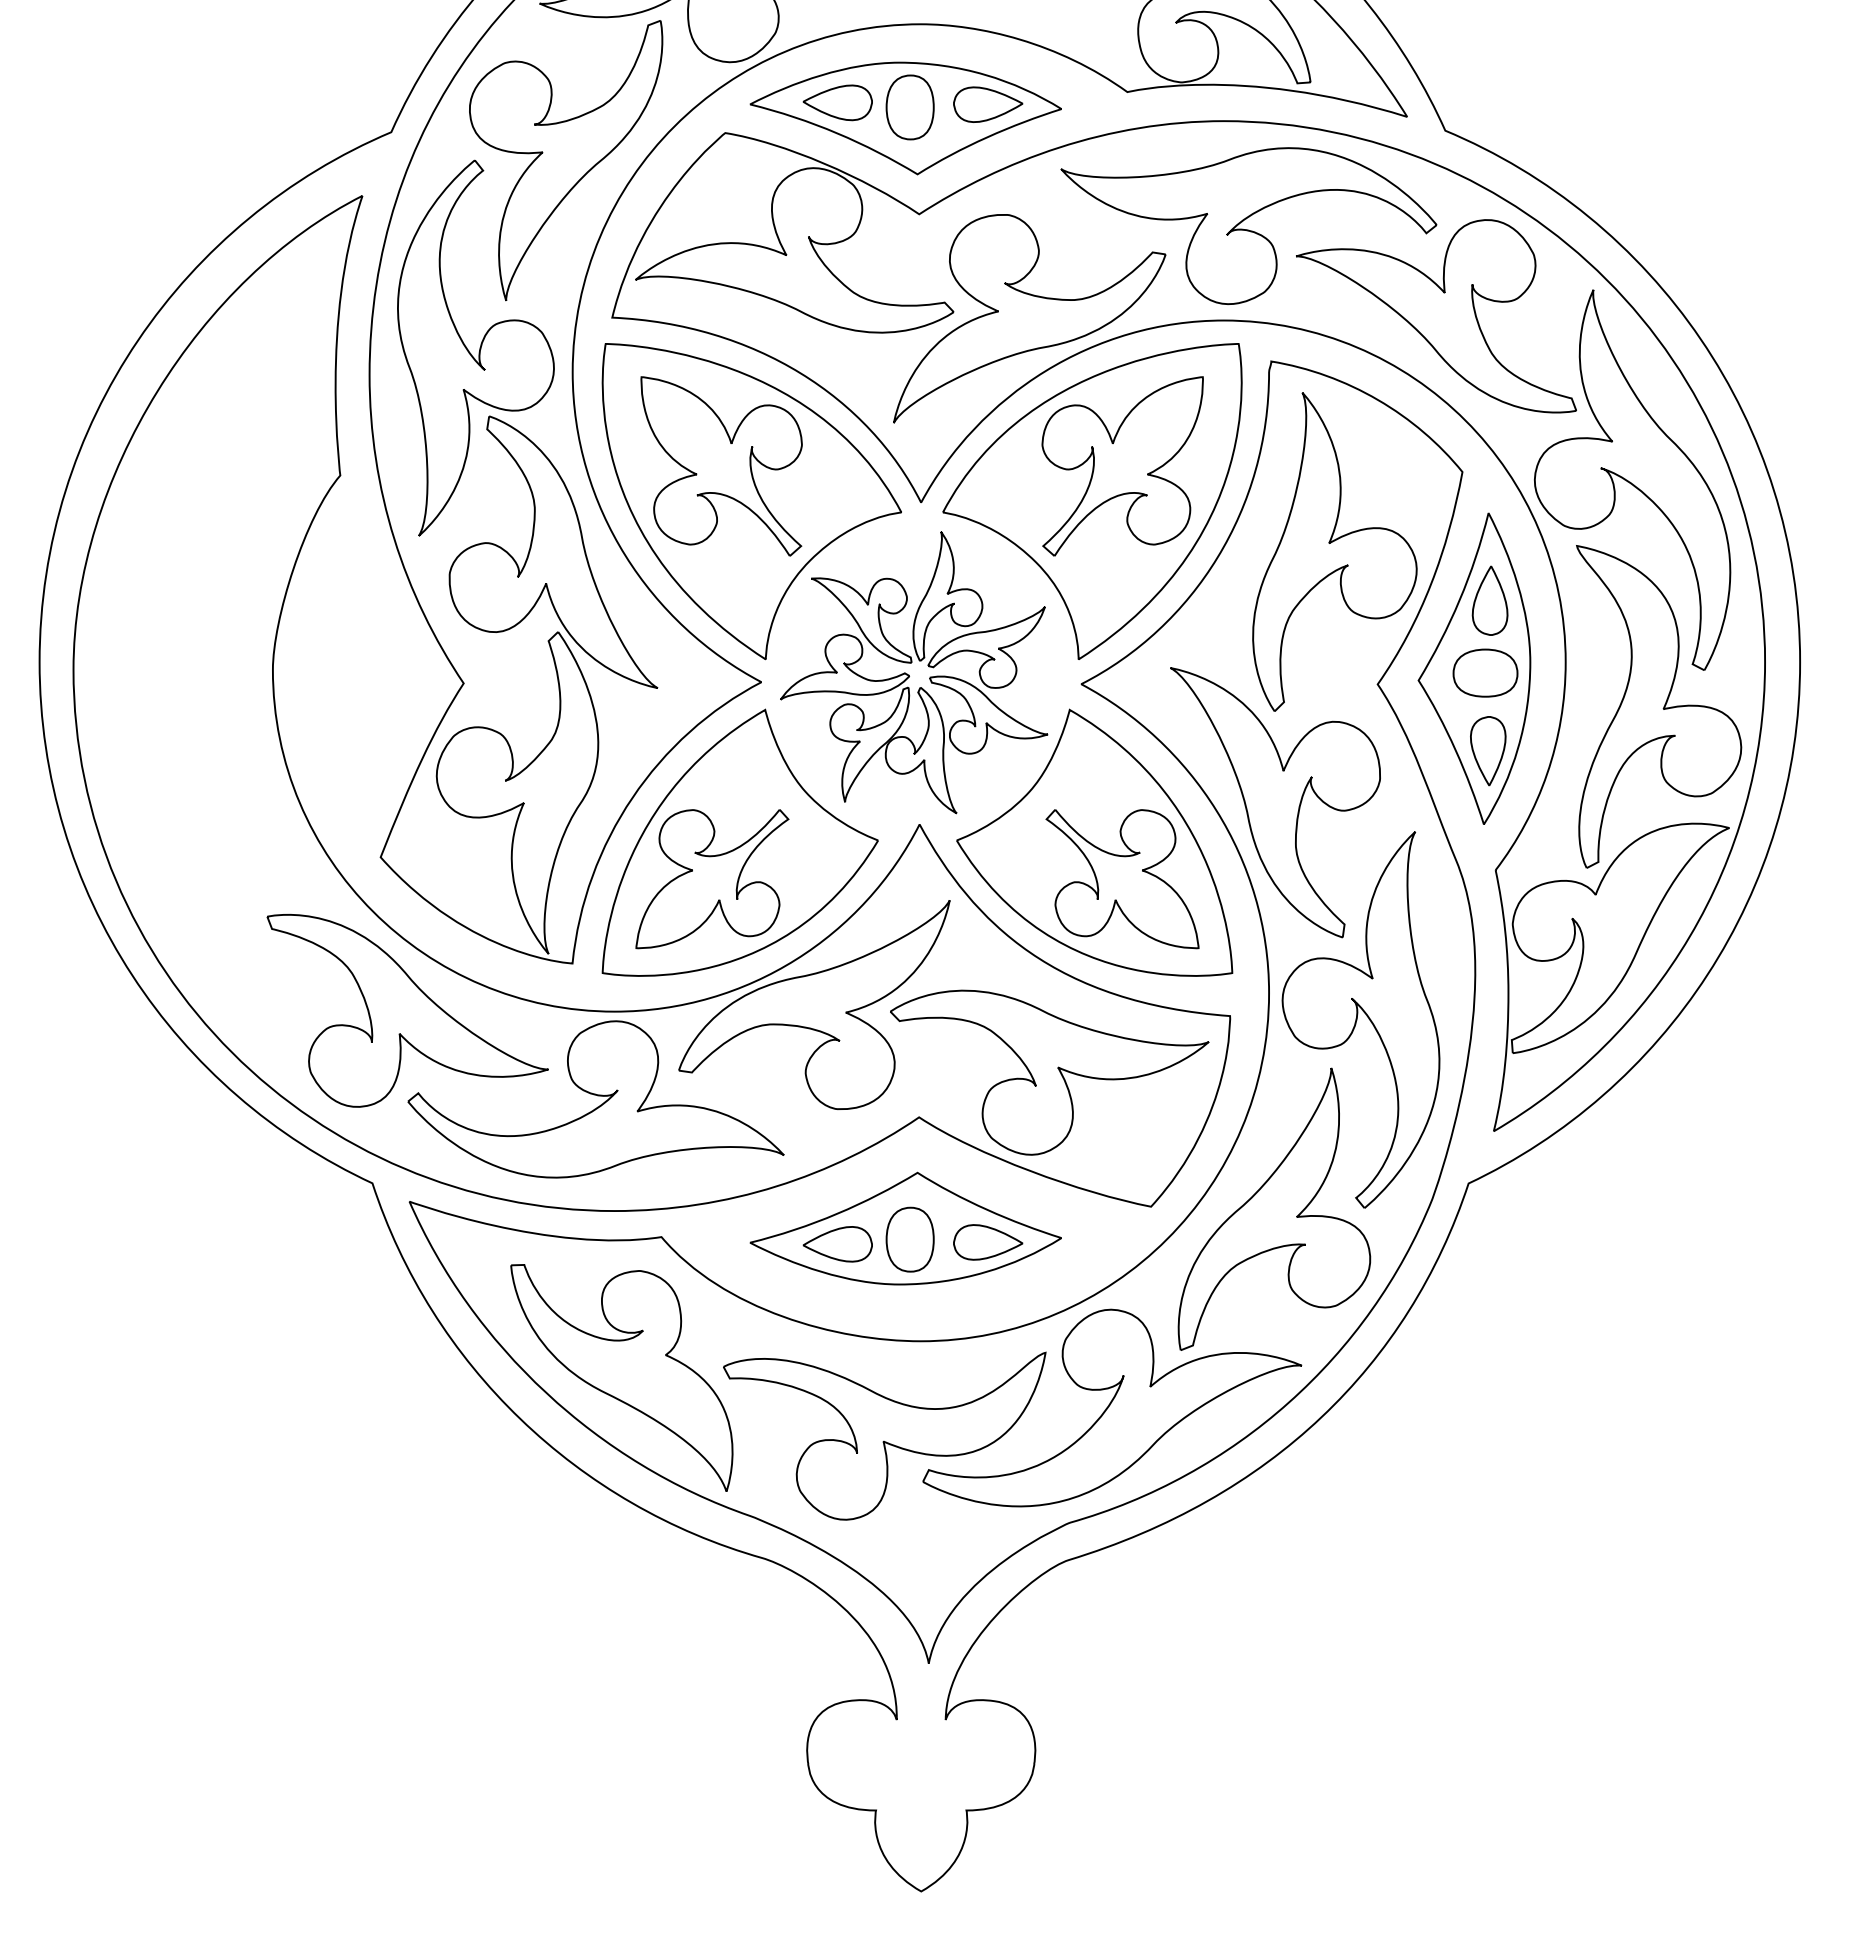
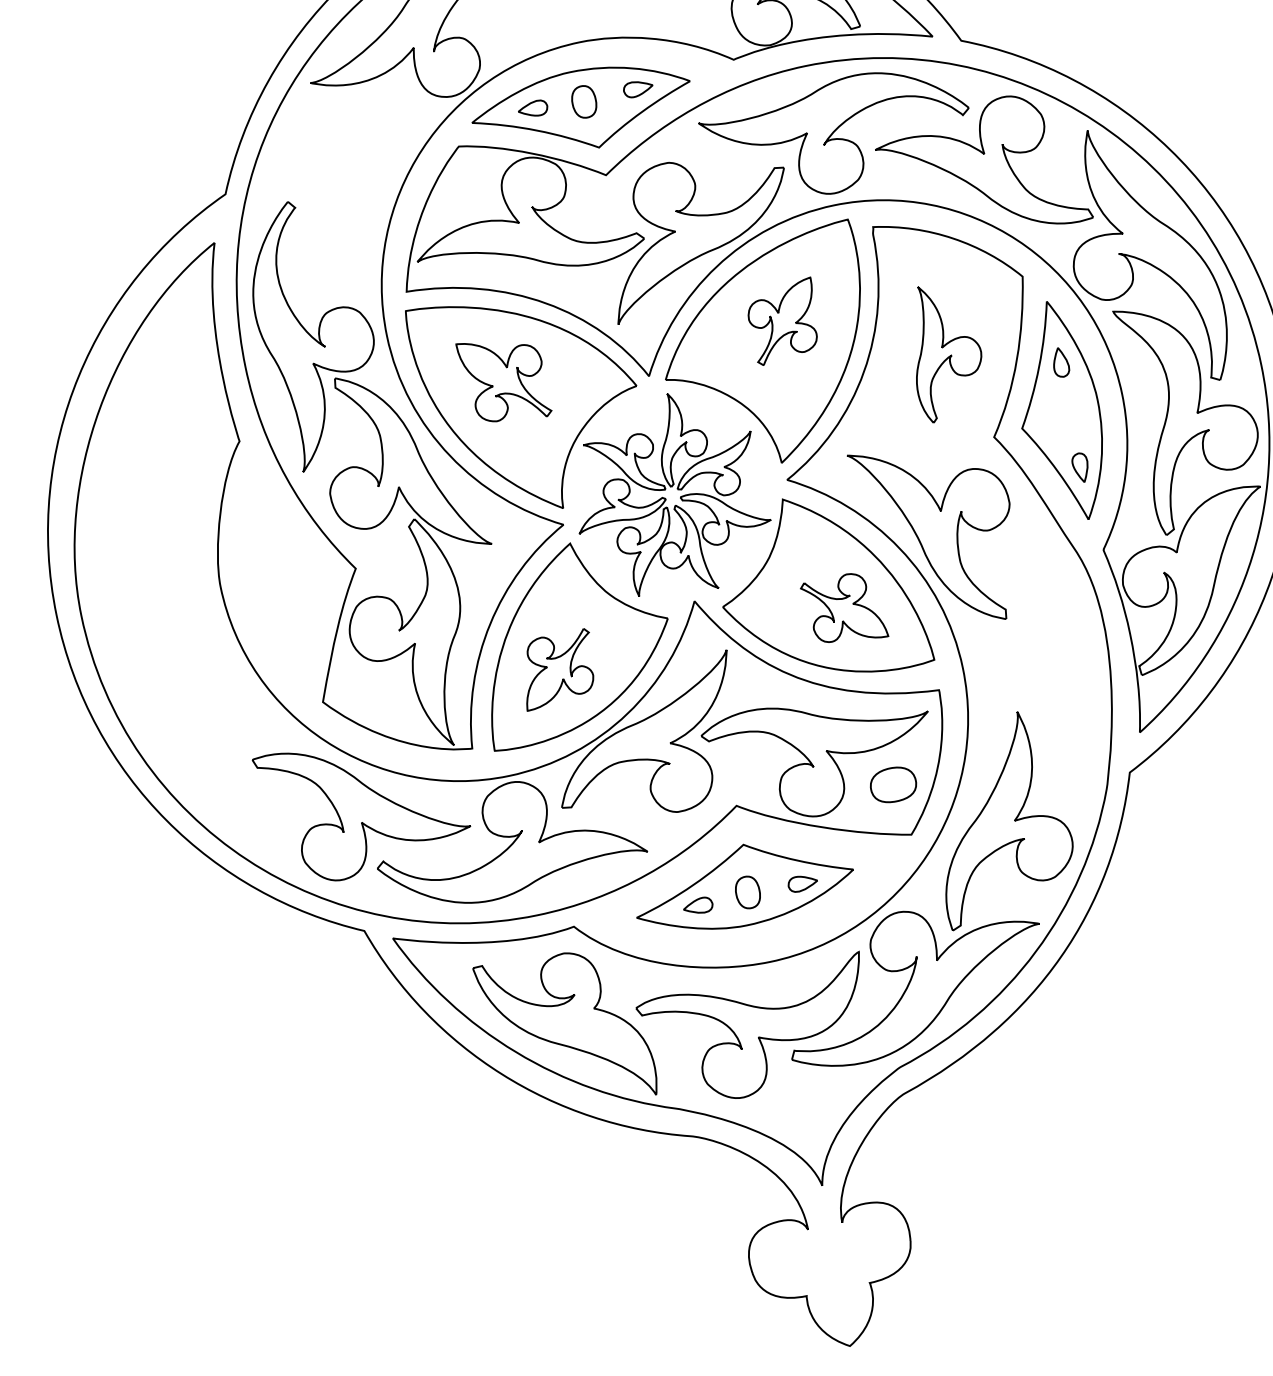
part: (837, 102) -> (532, 108), size x0.6
part: (988, 104) -> (638, 88), size x0.6
part: (909, 107) -> (583, 102), size x0.7
part: (566, 160) -> (351, 188), removed
part: (721, 466) -> (504, 379), size x0.7
part: (1122, 466) -> (784, 321), size x0.6
part: (1334, 551) -> (944, 350), size x0.6
part: (1489, 600) -> (1060, 362), size x0.6
part: (1485, 672) -> (893, 784), moved
part: (1488, 751) -> (1081, 468), size x0.6
part: (712, 879) -> (557, 669), size x0.7
part: (1122, 879) -> (844, 610), size x0.7
part: (1360, 1019) -> (1030, 673), removed
part: (909, 1239) -> (747, 892), size x0.7
part: (988, 1242) -> (803, 883), size x0.6
part: (837, 1244) -> (697, 906), size x0.6

